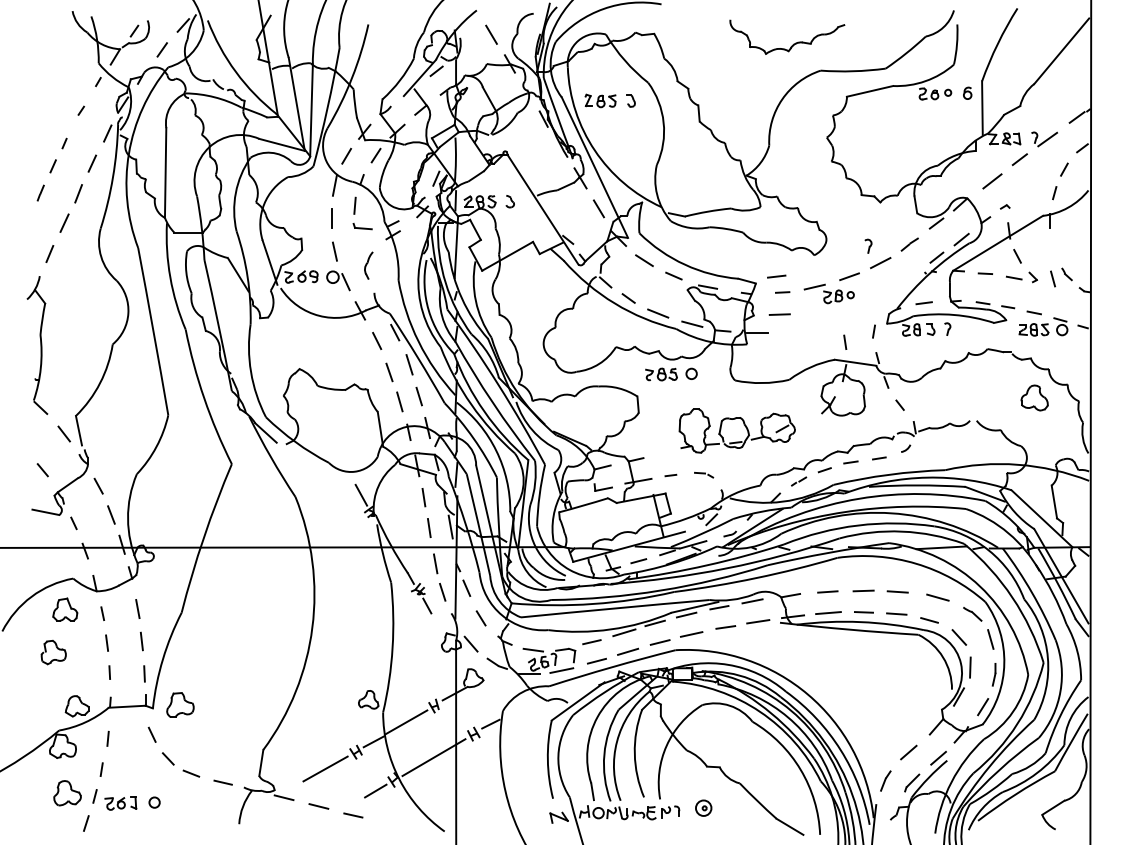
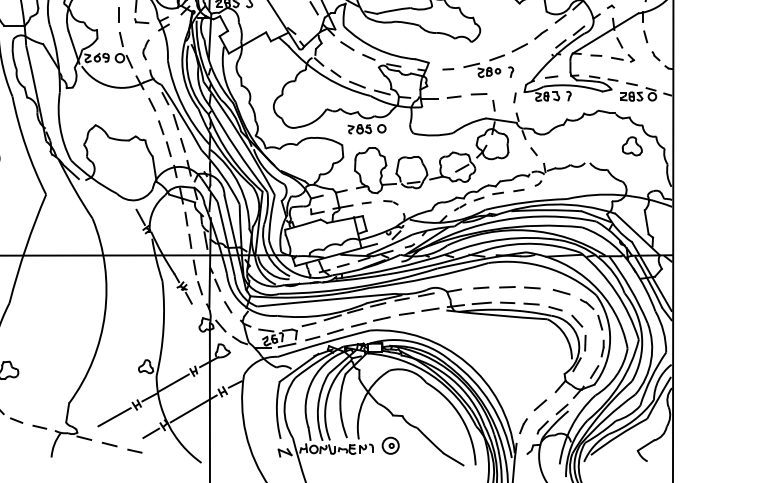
part: (868, 245) -> (510, 71), moved
line: (776, 276) -> (454, 97), moved
line: (1052, 278) -> (645, 36), moved
line: (779, 314) -> (478, 94), moved
part: (737, 430) -> (415, 170), size x1.43
part: (703, 808) -> (390, 446), size x1.43

